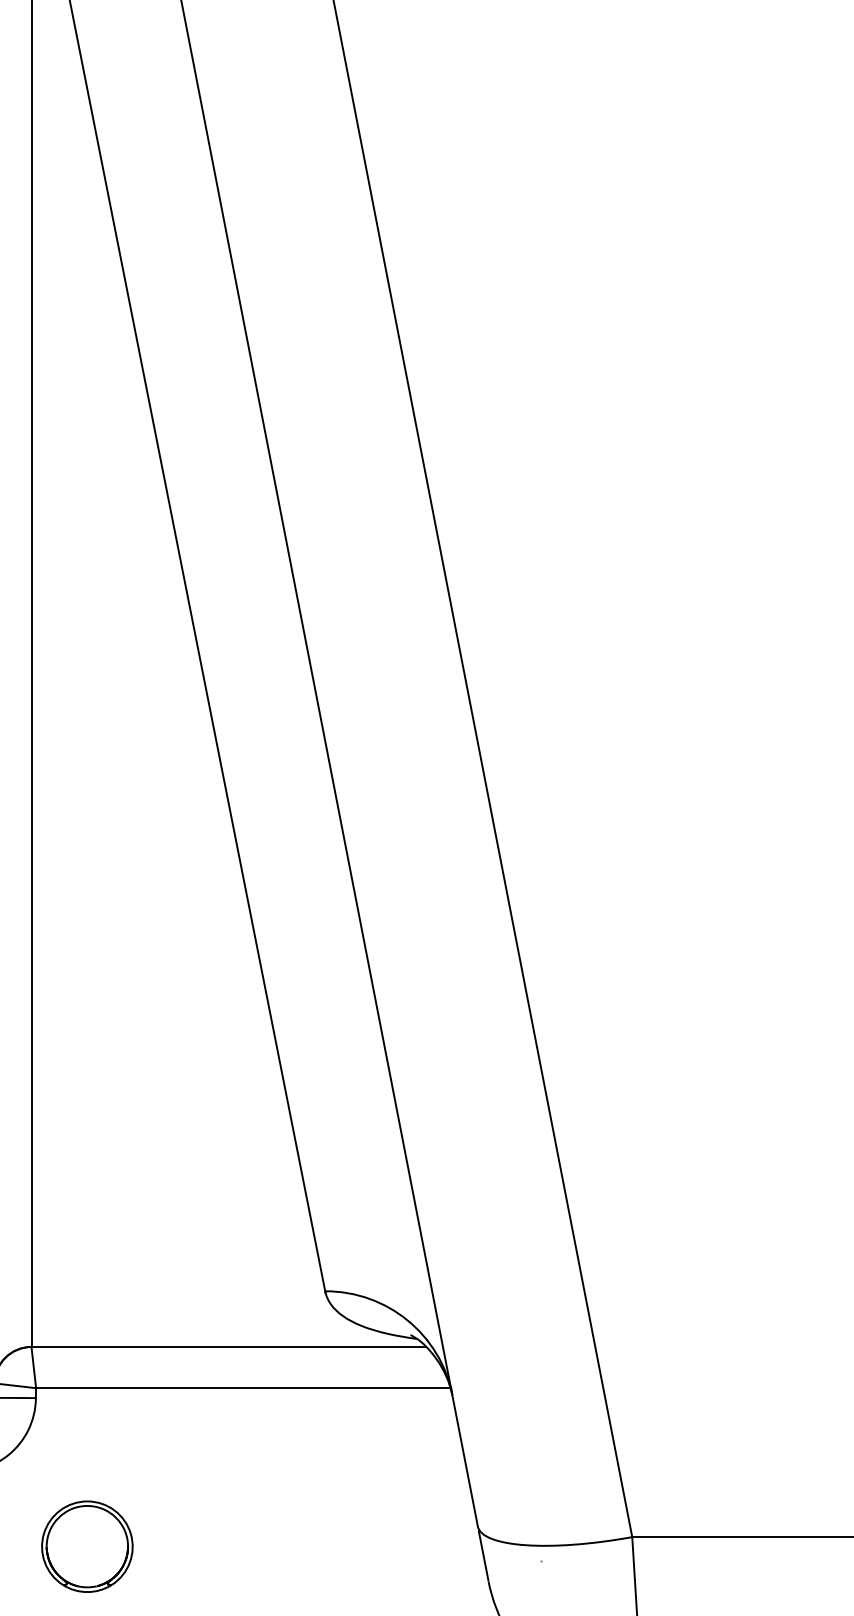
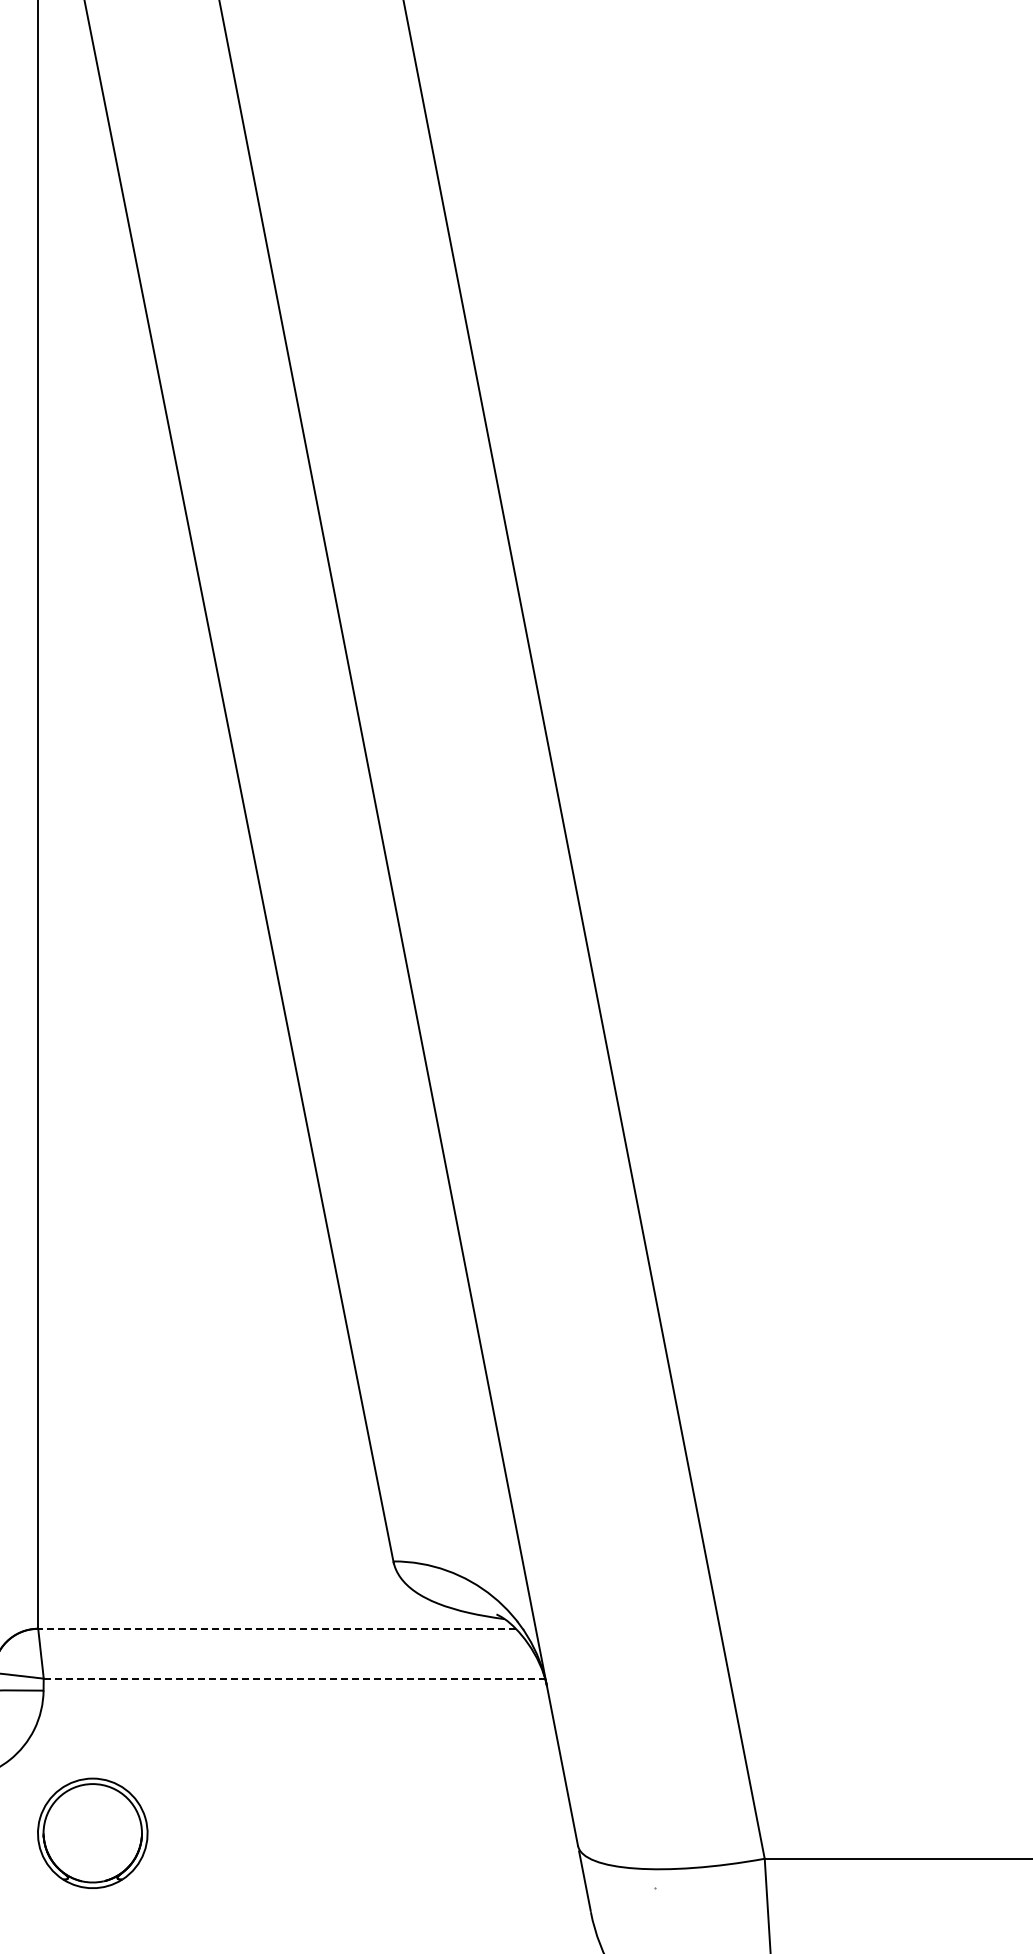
line: (229, 1346) -> (277, 1628), solid -> dashed
line: (243, 1388) -> (294, 1678), solid -> dashed
part: (87, 1546) -> (92, 1832), moved

